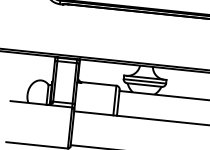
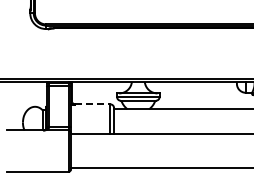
line: (98, 84) -> (92, 104), solid -> dashed

